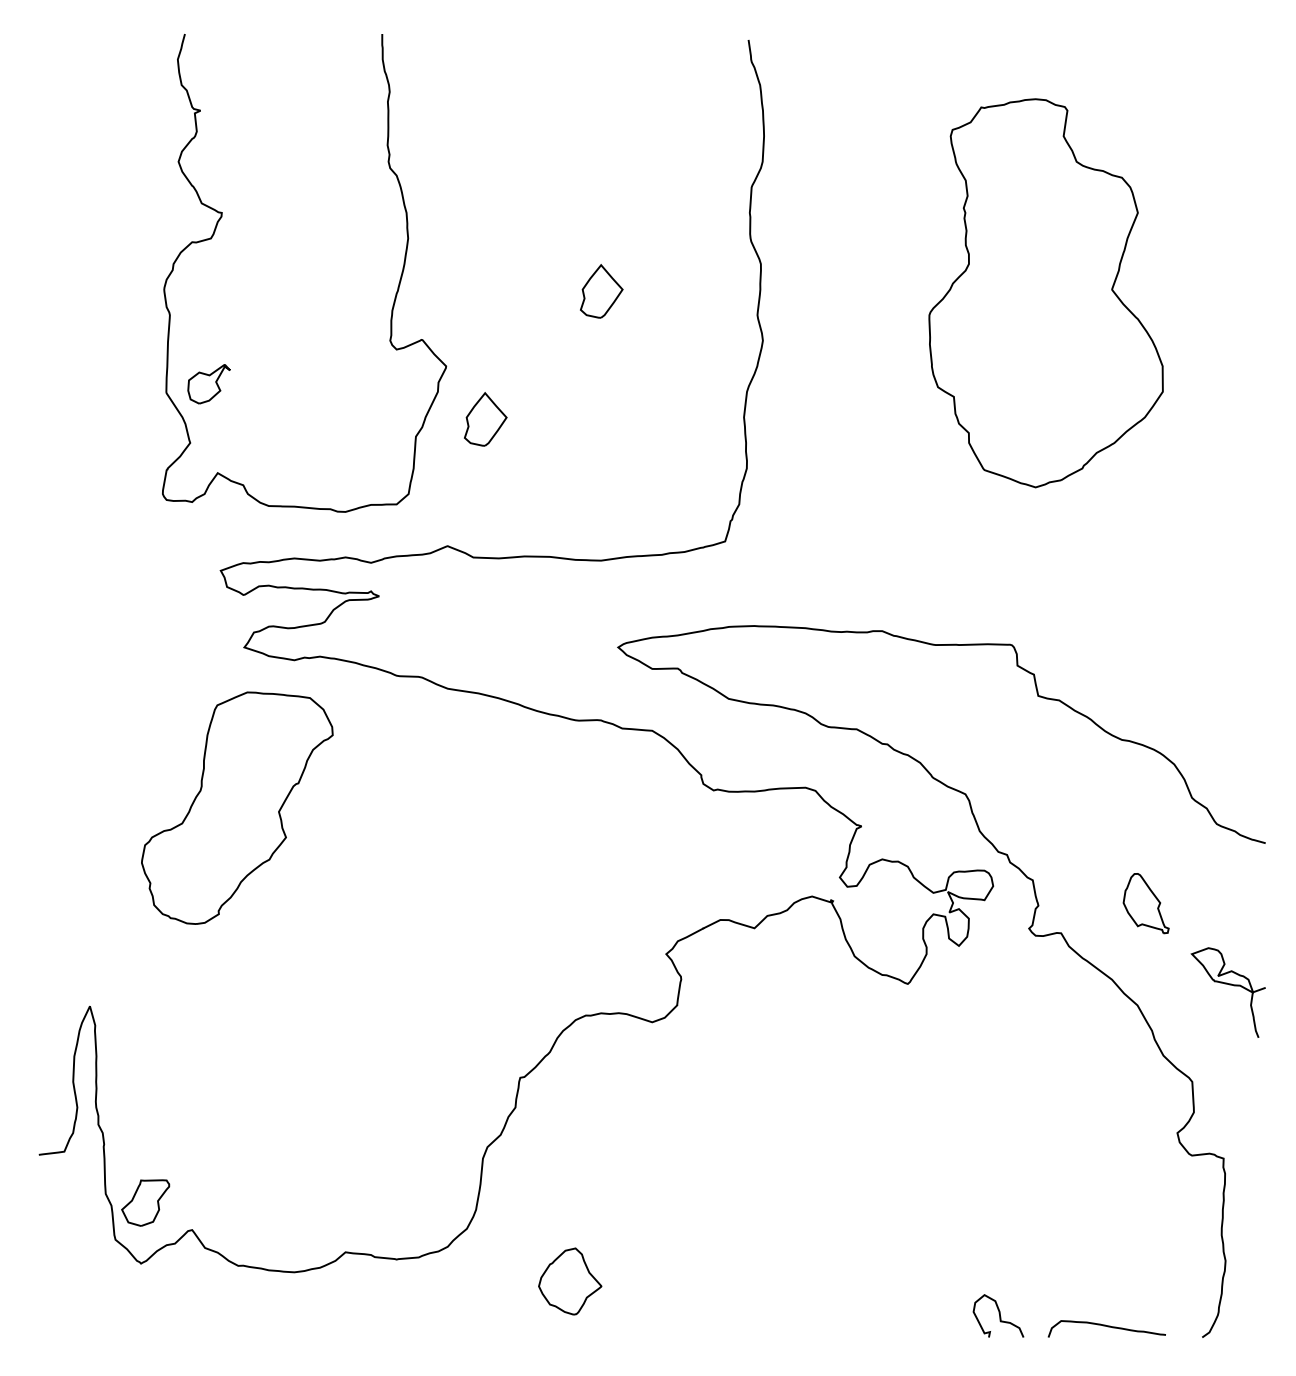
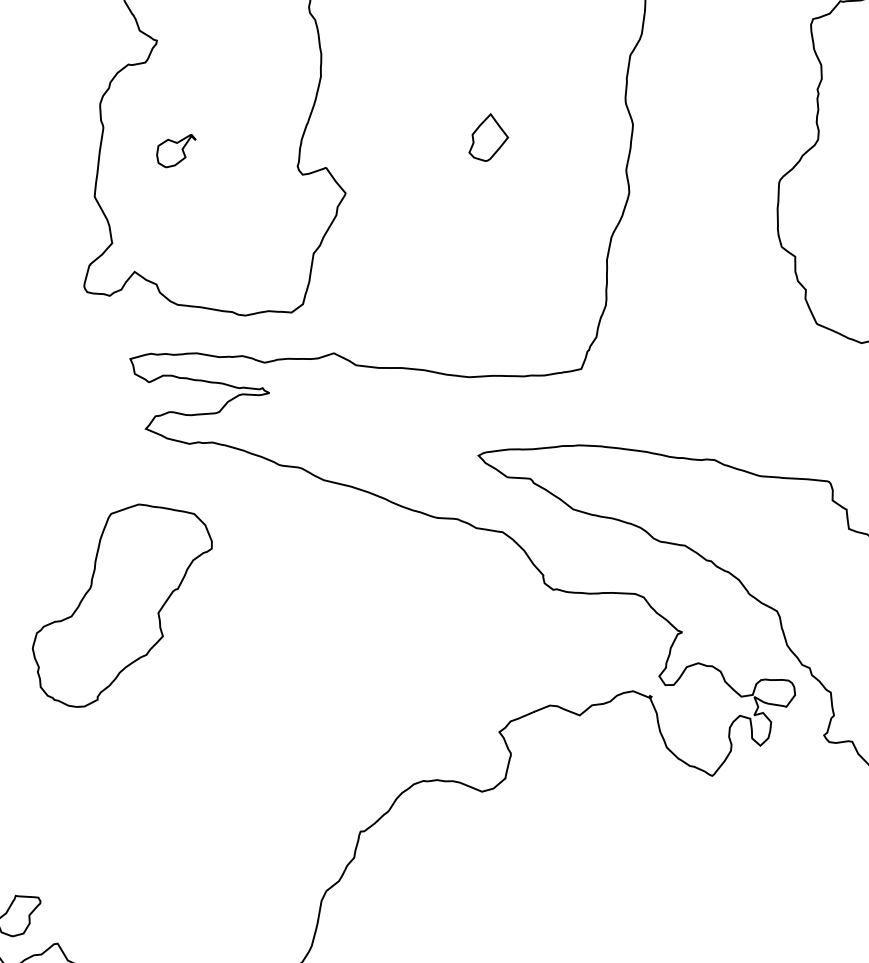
part: (208, 384) -> (175, 151), moved
part: (485, 419) -> (376, 243), removed
part: (237, 807) -> (121, 606), moved

